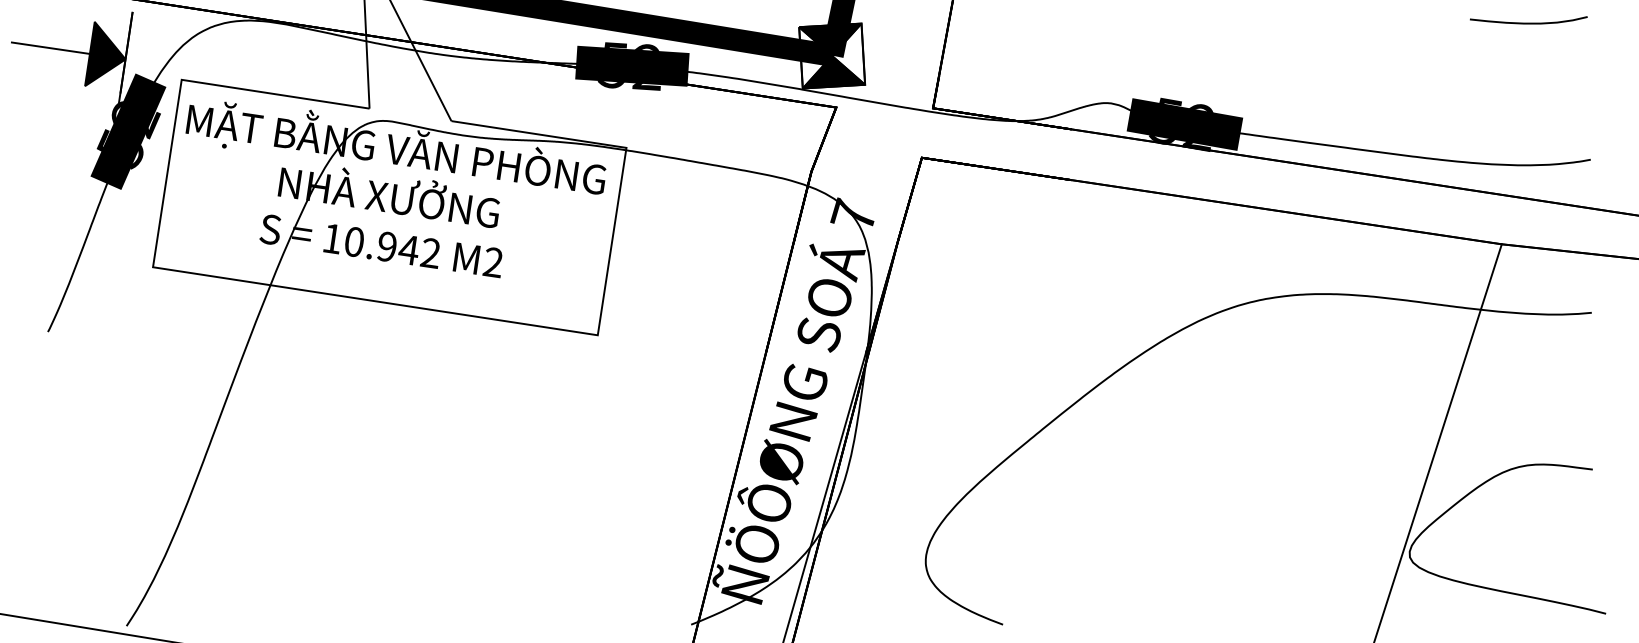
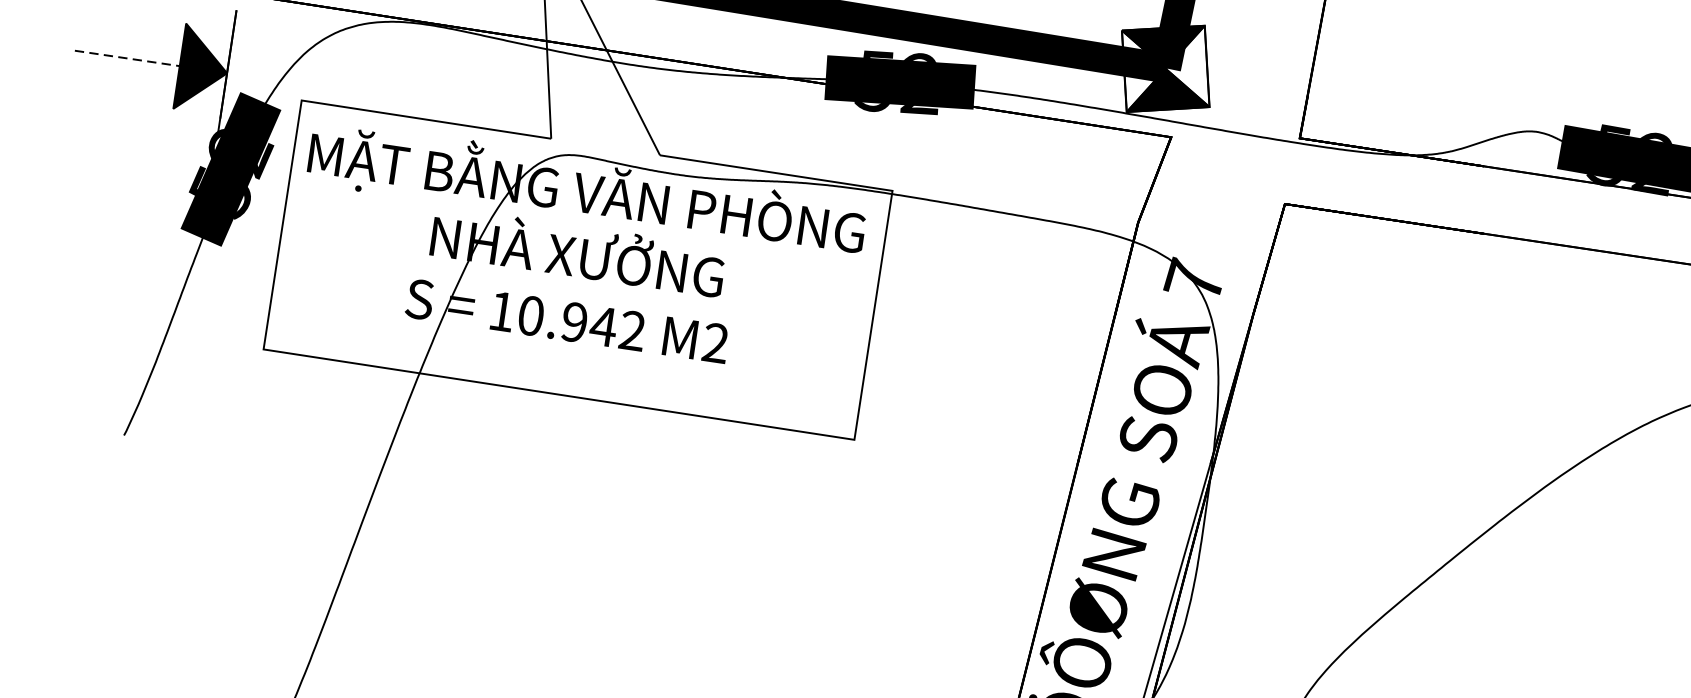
line: (50, 48) -> (127, 58), solid -> dashed

